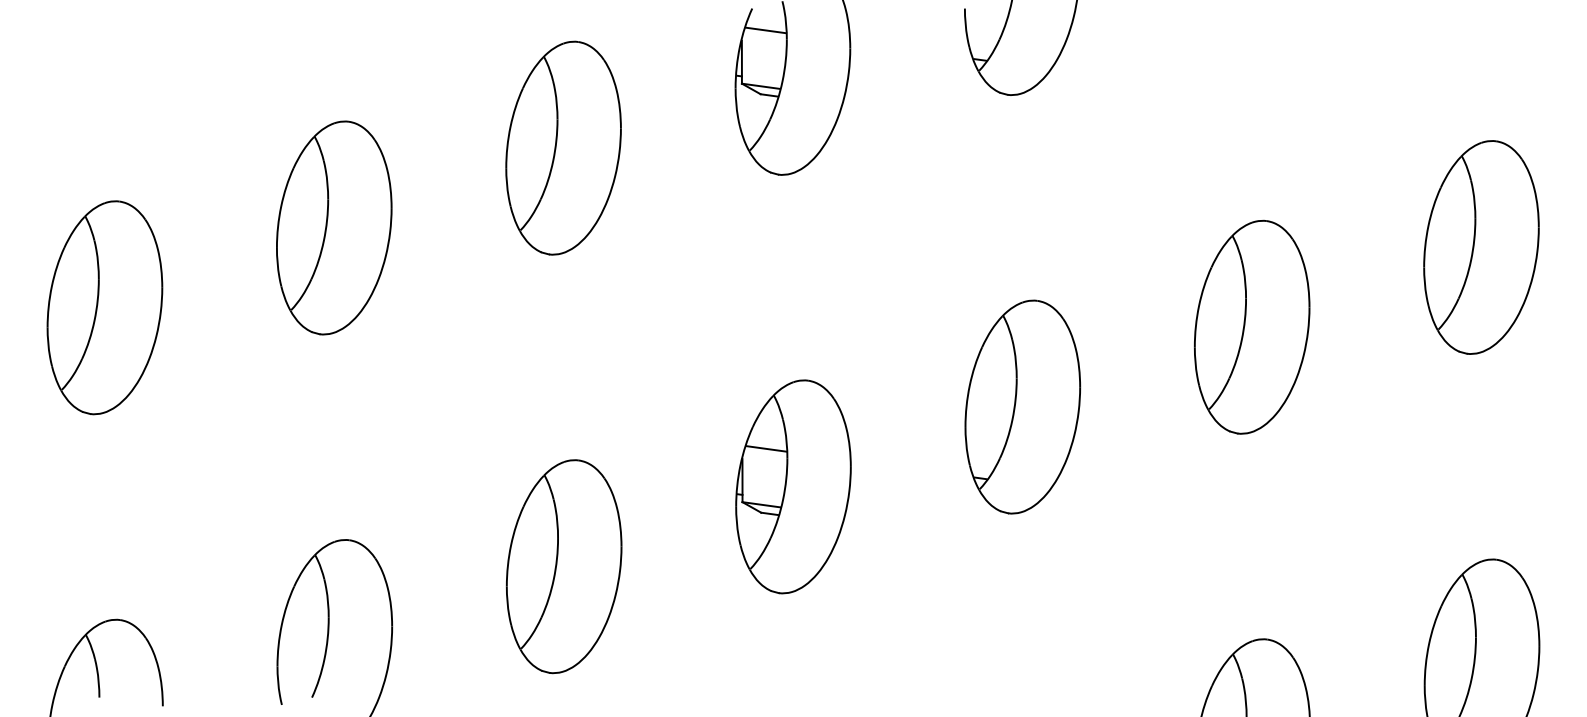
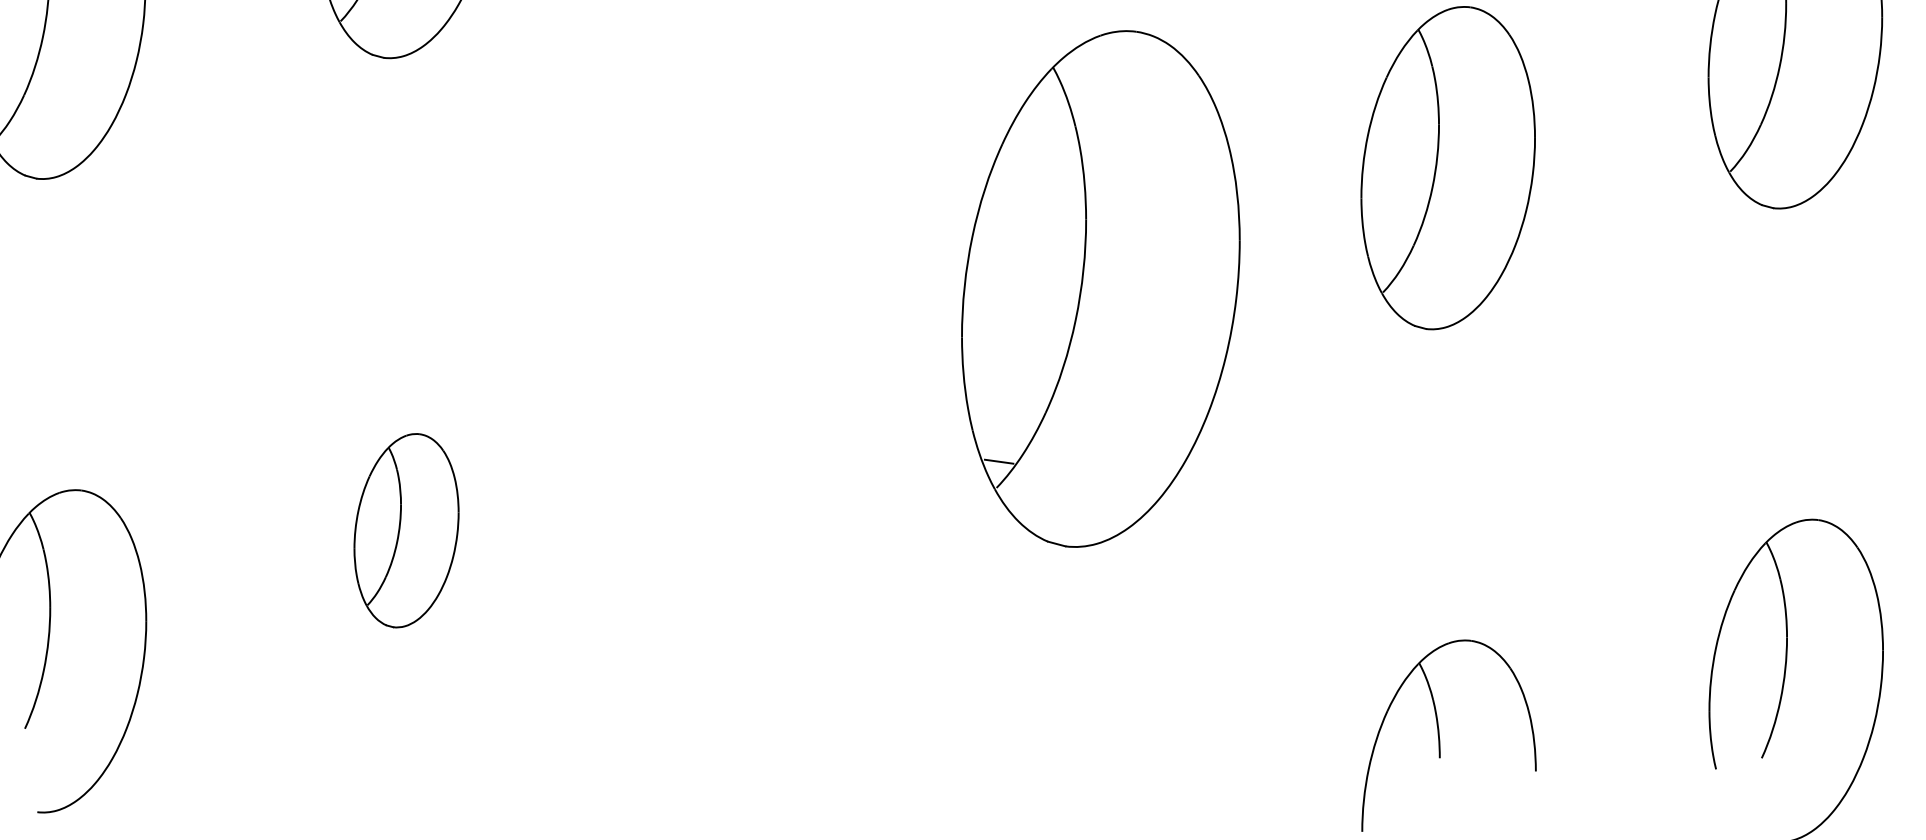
part: (1022, 406) -> (1100, 288), size x1.6
part: (793, 486) -> (753, 409), removed
part: (563, 566) -> (405, 530), size x0.6

